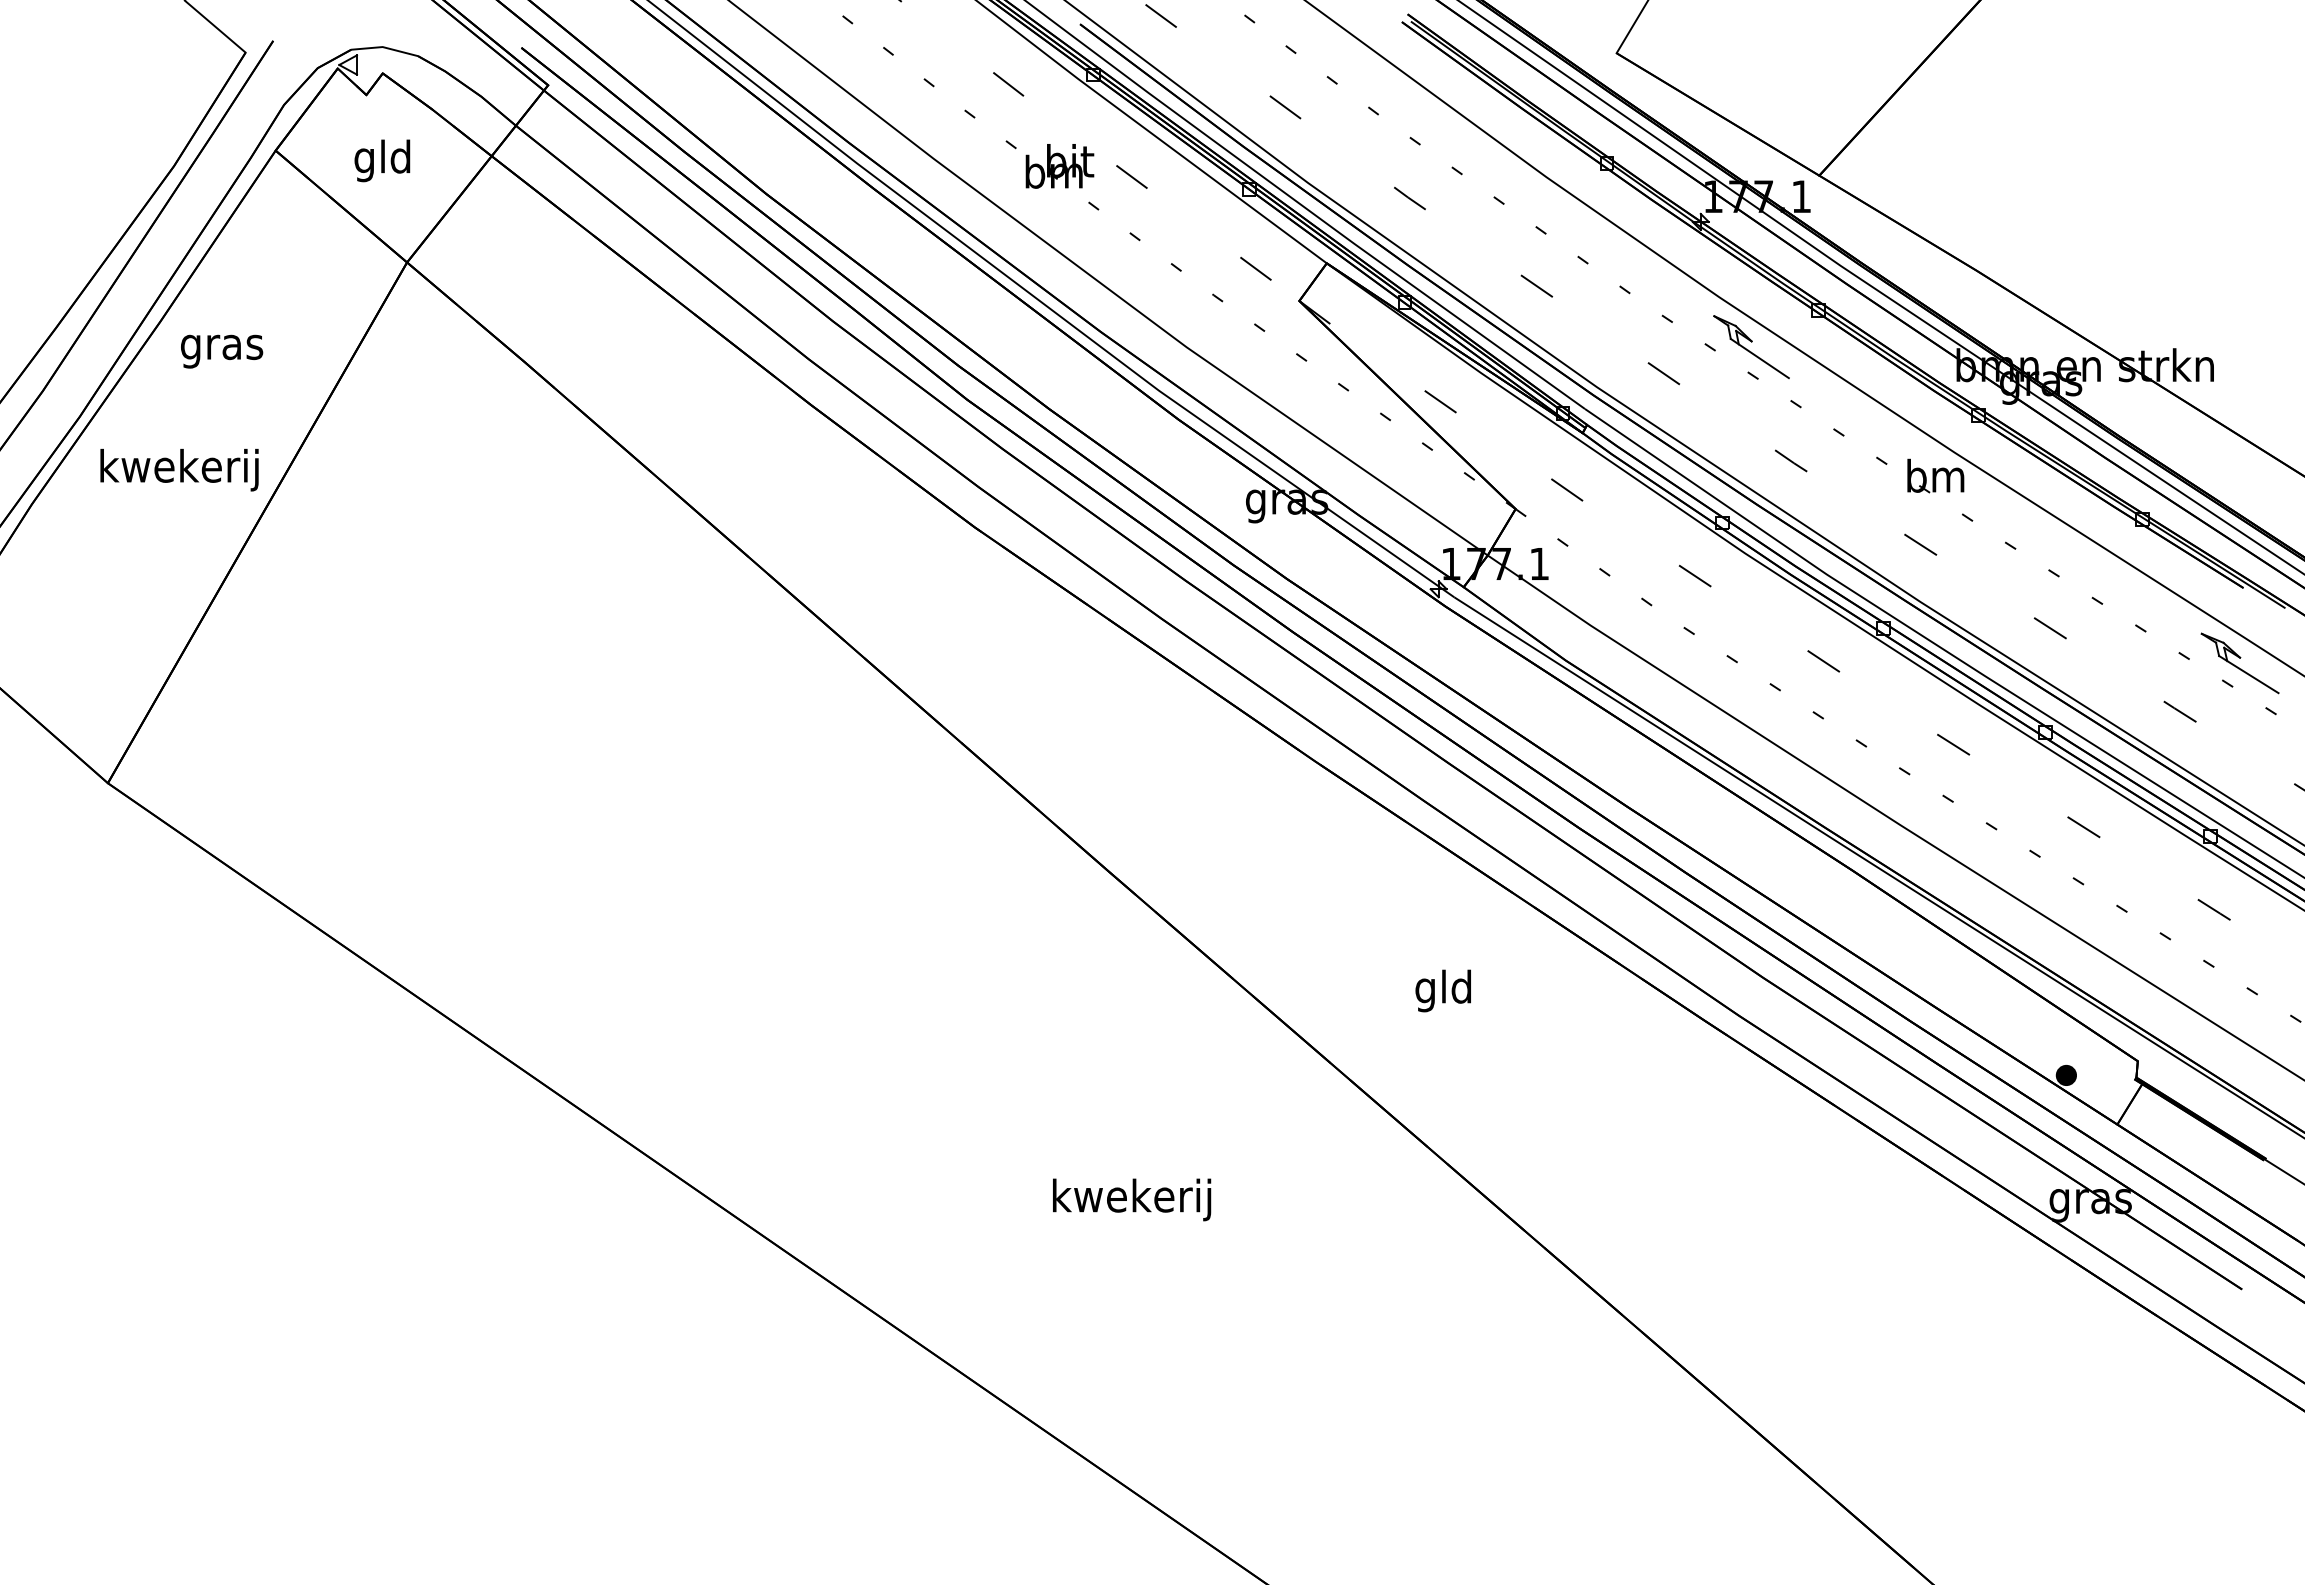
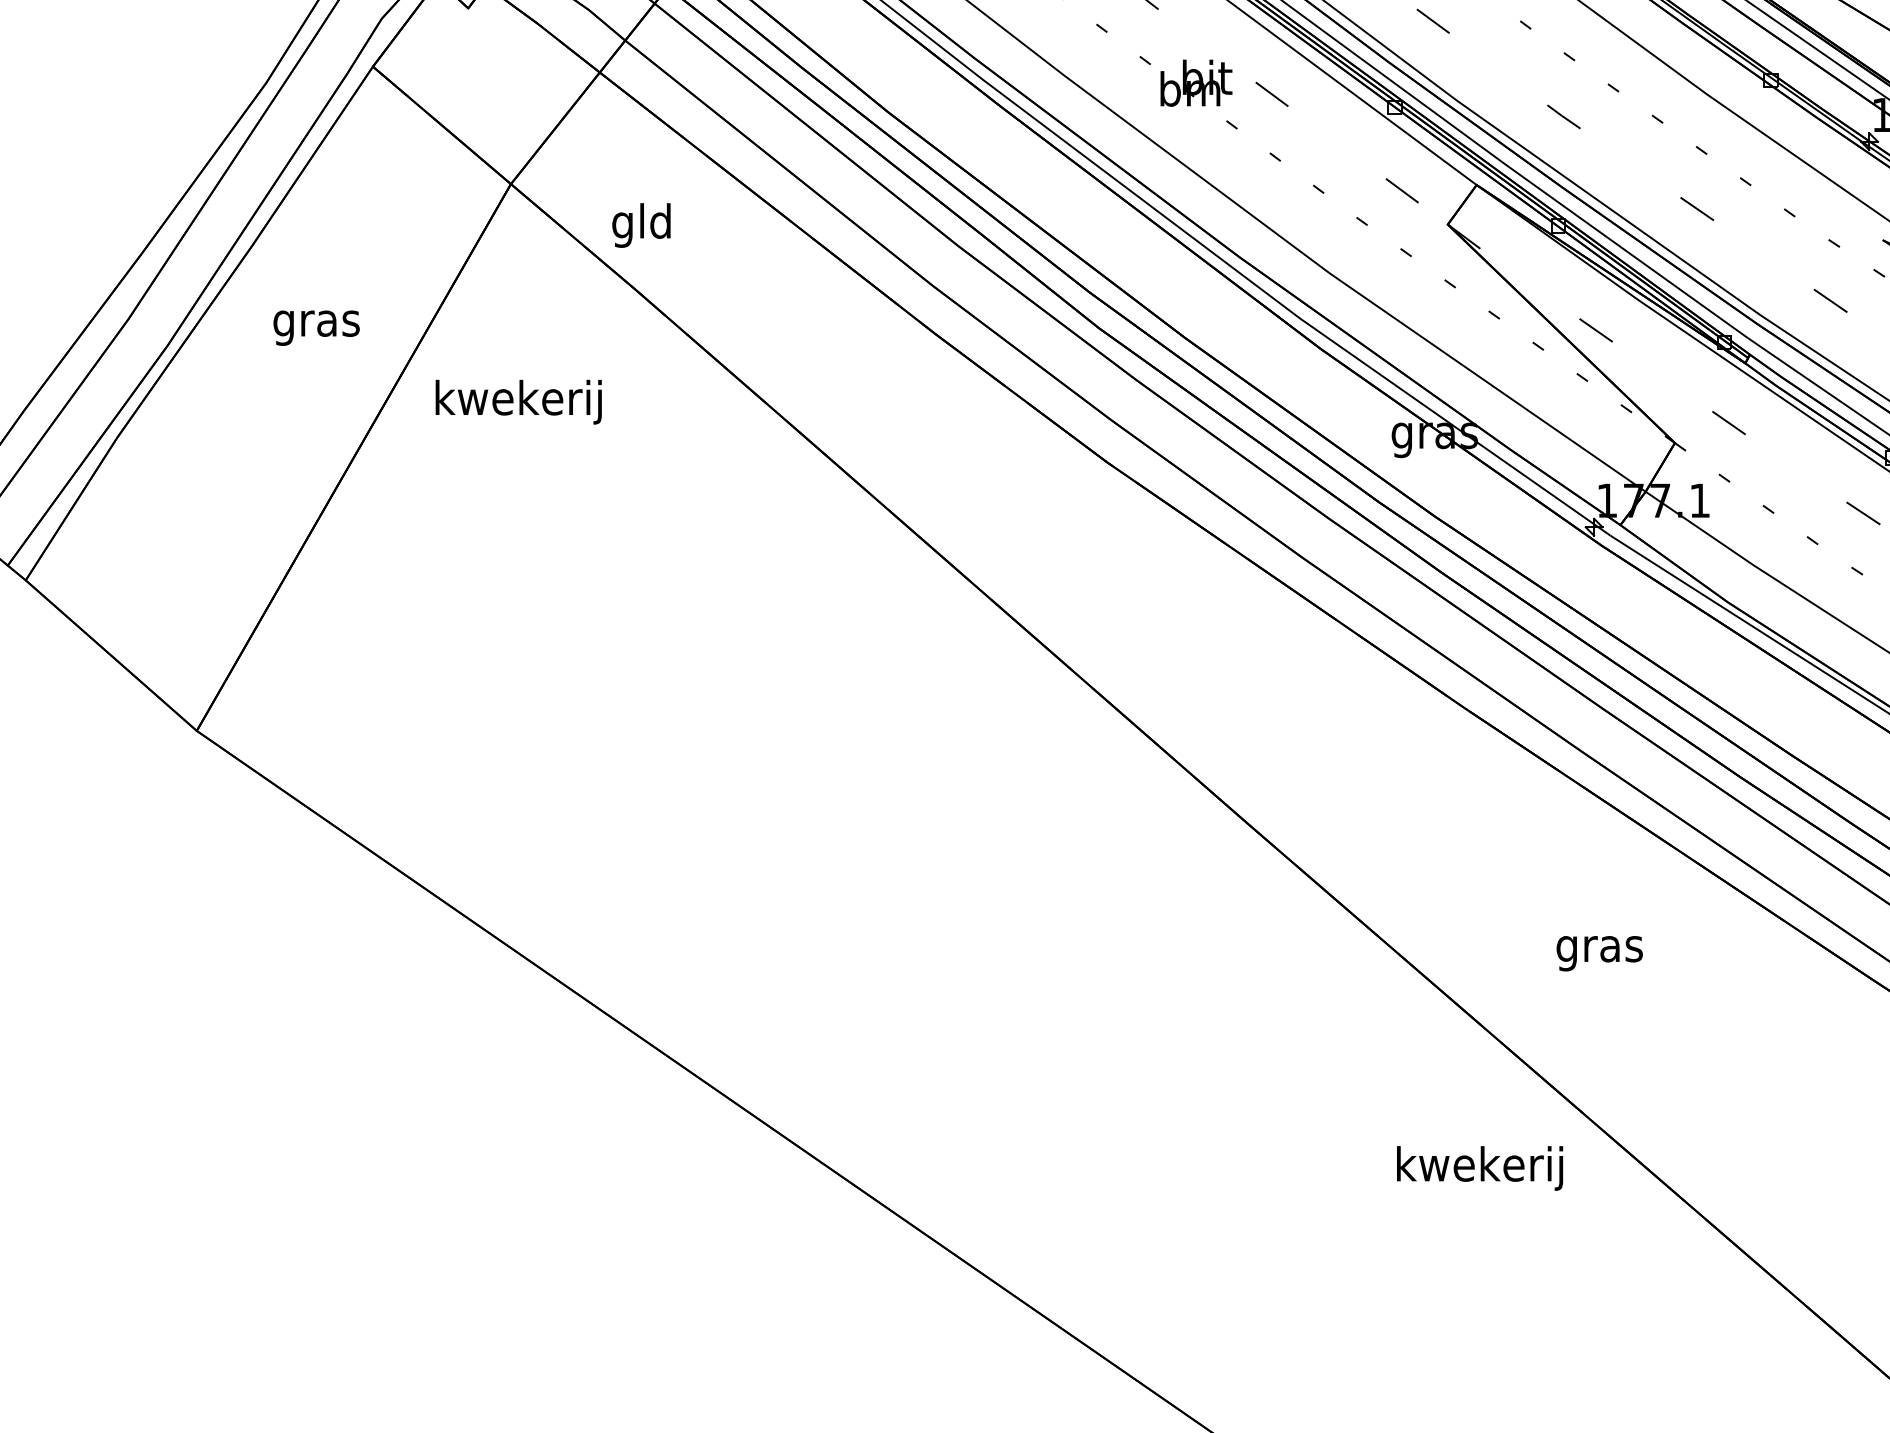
text: (382, 160) -> (641, 225), moved
text: (222, 351) -> (317, 328), moved
text: (179, 470) -> (518, 402), moved
text: (1444, 990) -> (1600, 948), gld -> gras
text: (1132, 1199) -> (1480, 1168), moved

